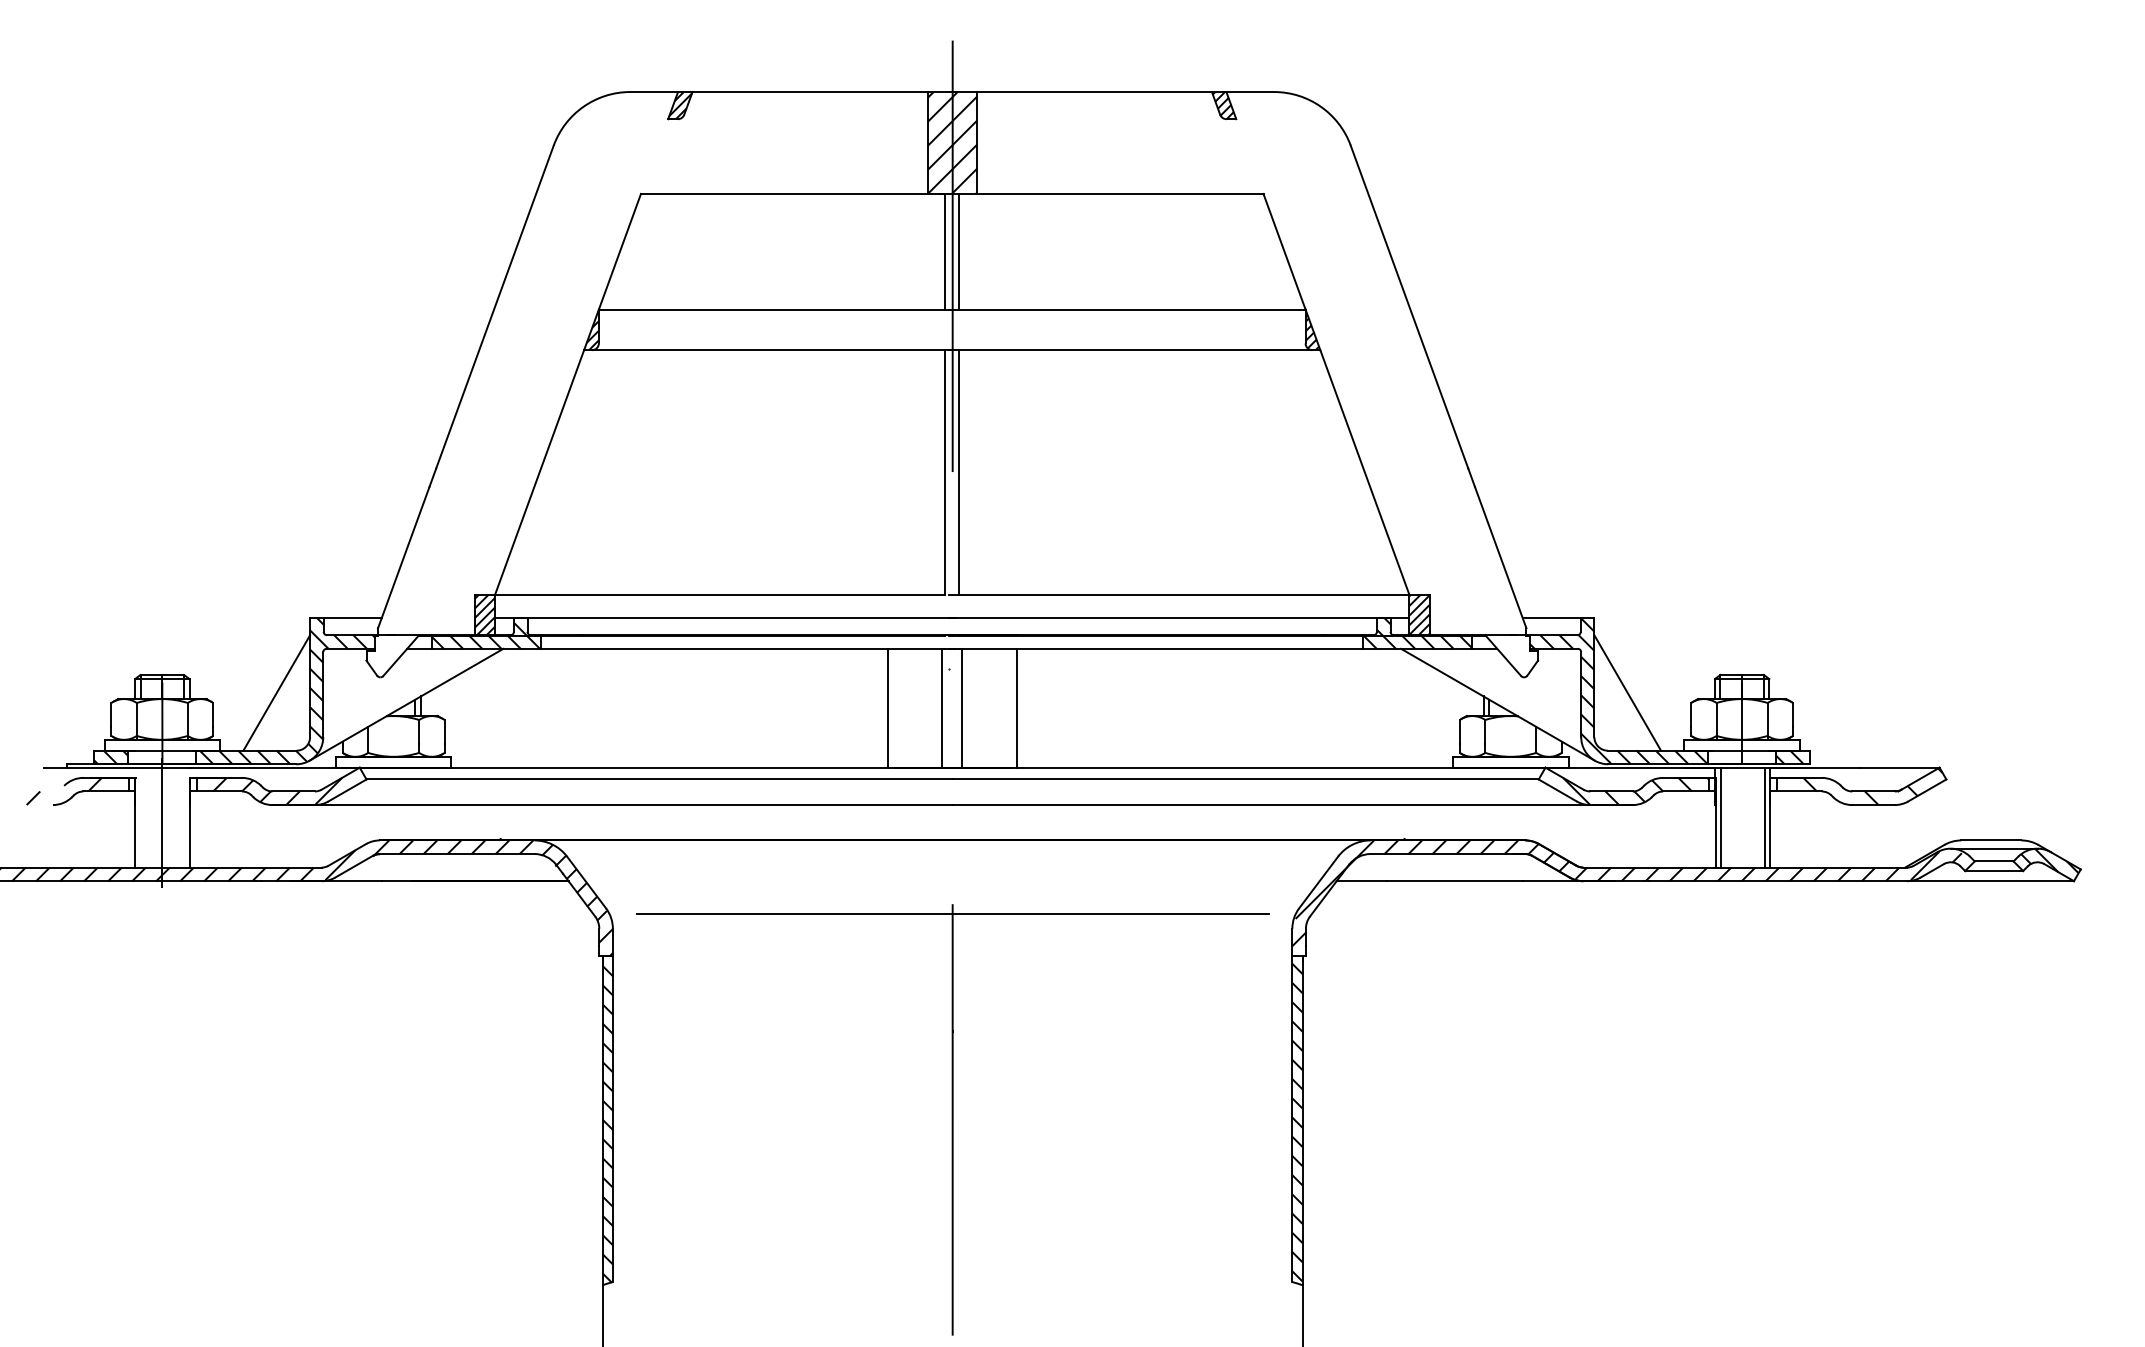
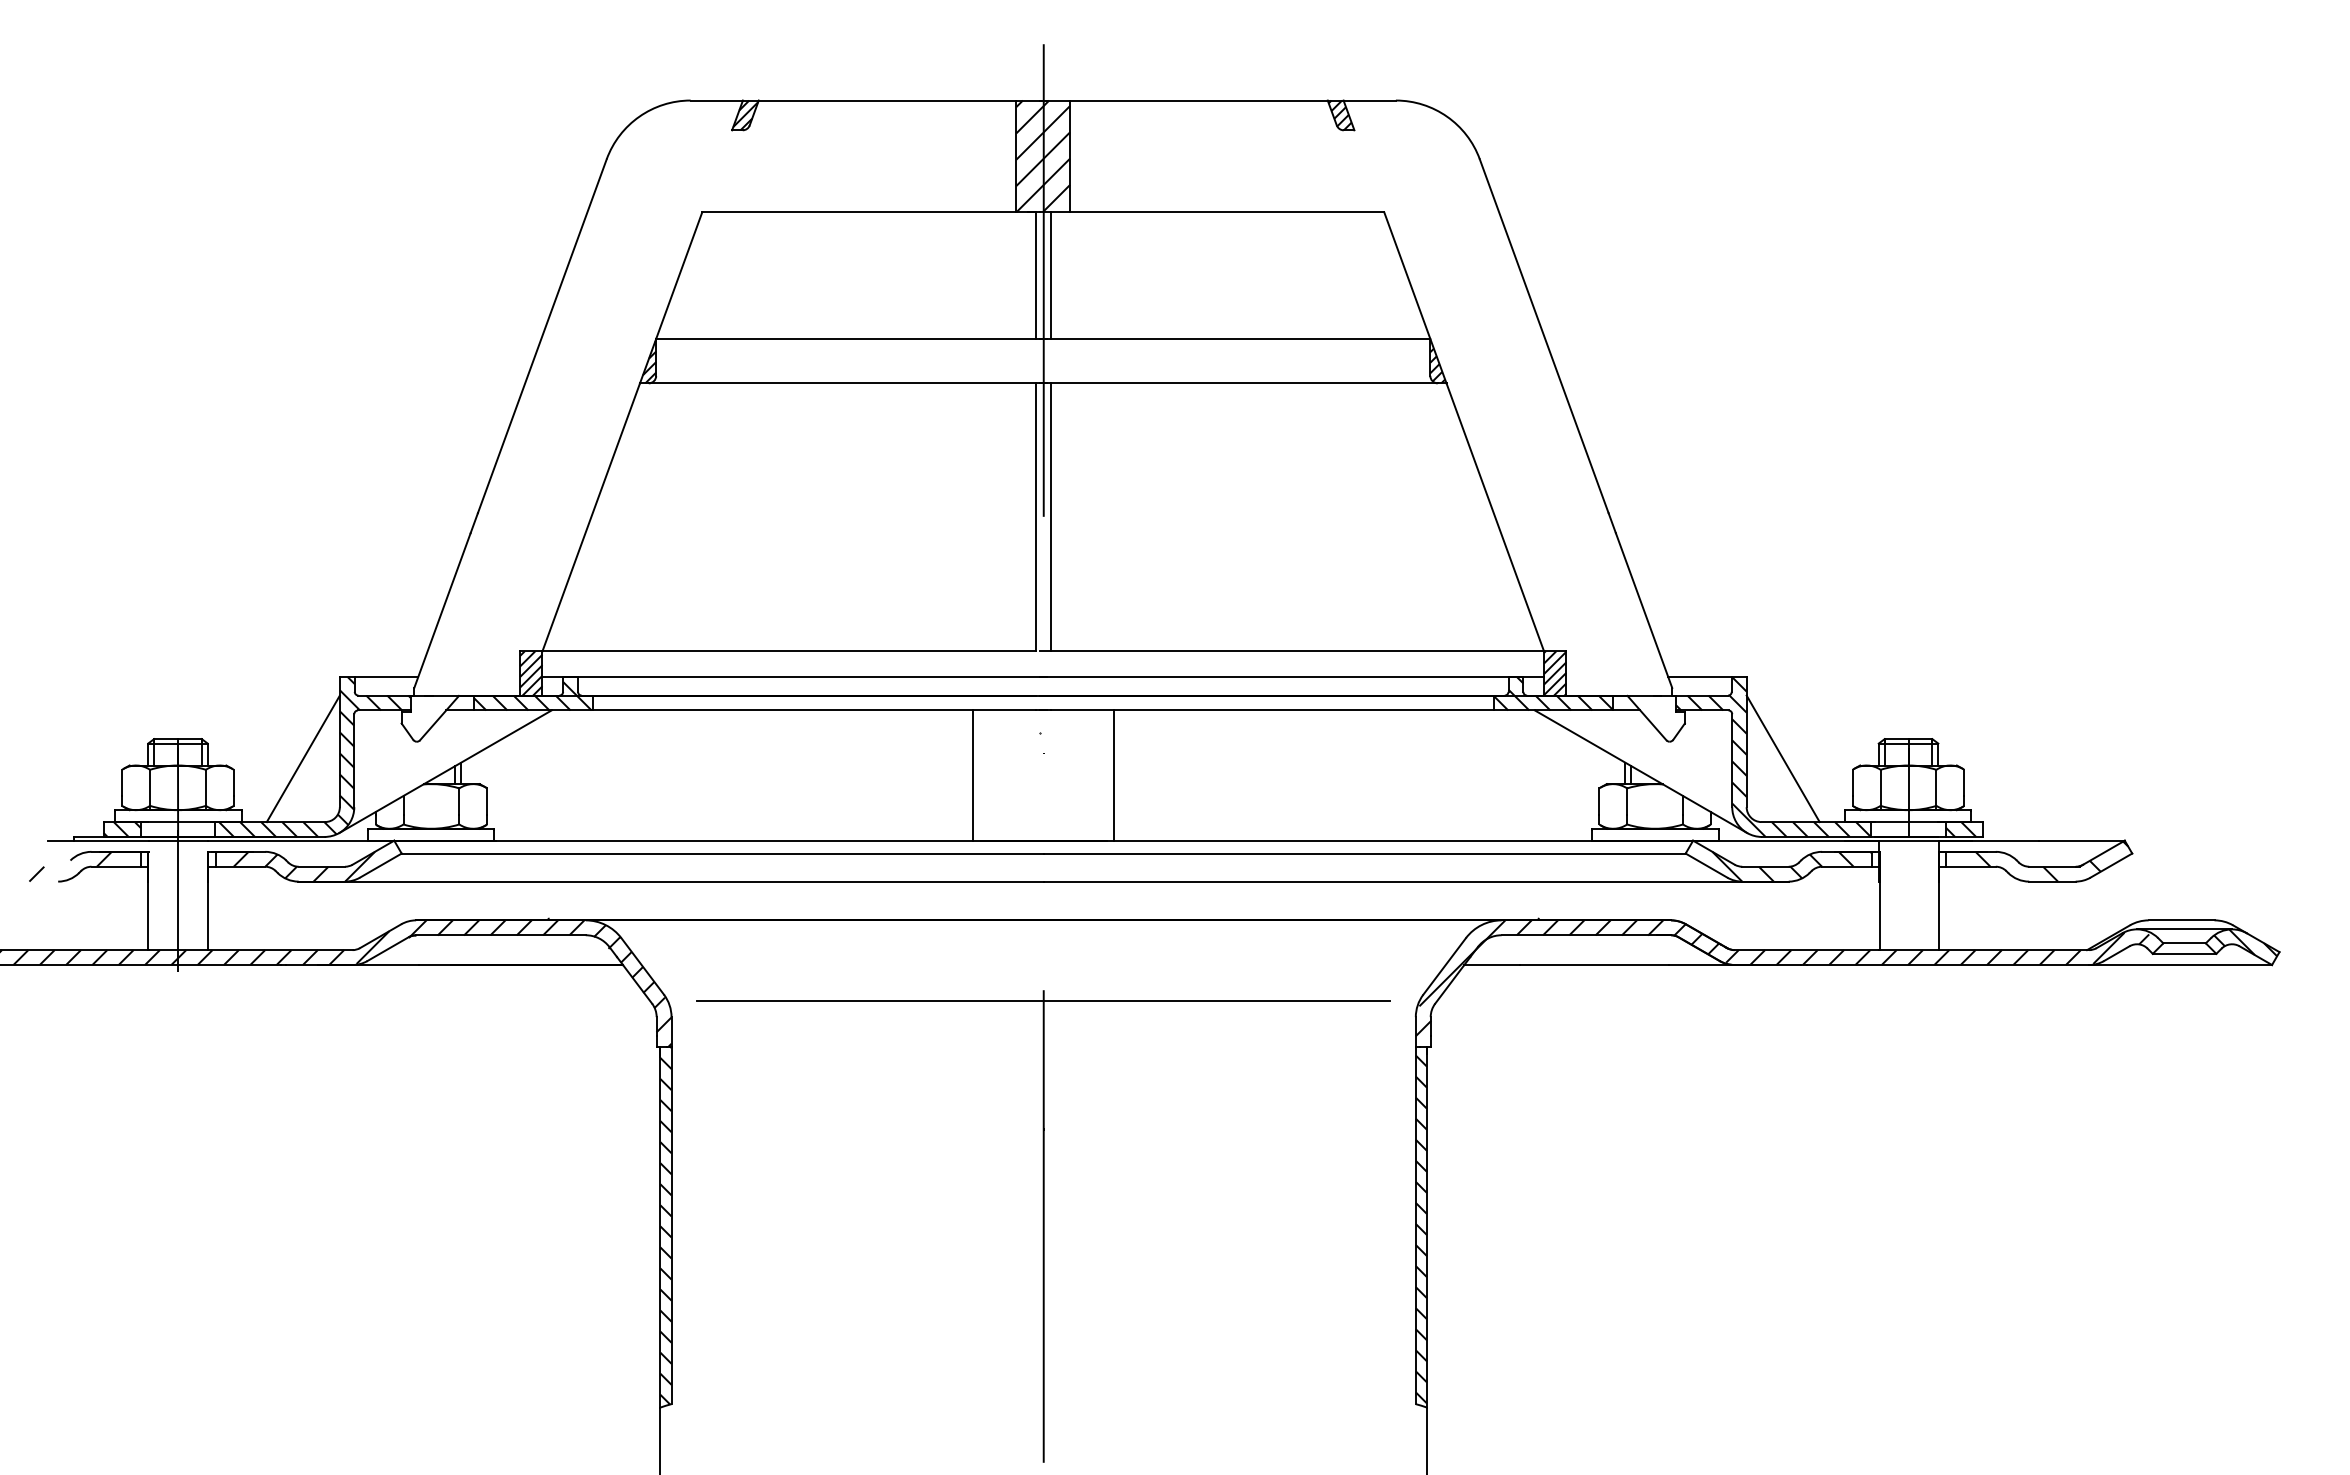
line: (942, 708) -> (1032, 775), removed
line: (962, 708) -> (1054, 775), removed
line: (1721, 817) -> (1885, 895), removed
line: (1764, 817) -> (1933, 895), removed

